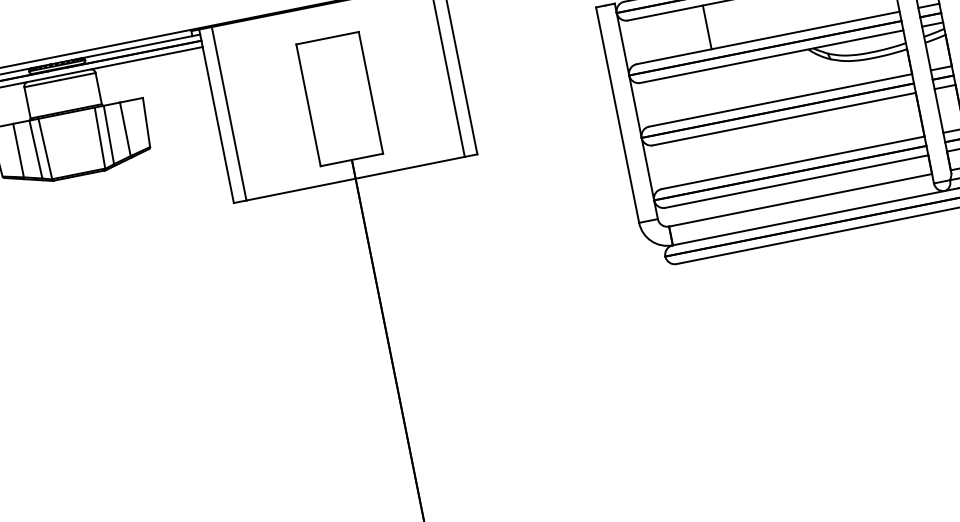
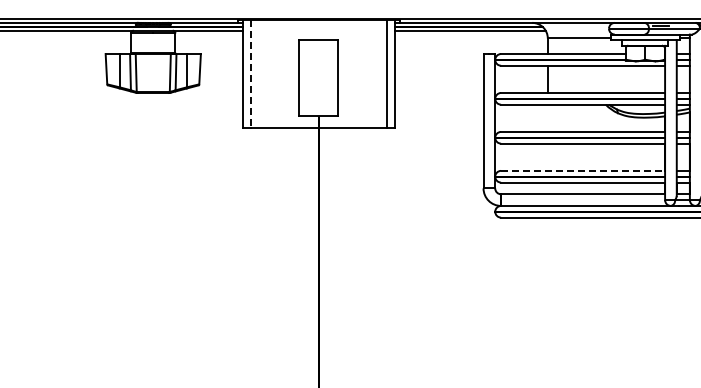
line: (229, 114) -> (250, 74), solid -> dashed
line: (793, 162) -> (583, 170), solid -> dashed

